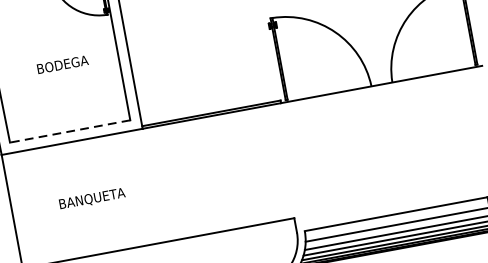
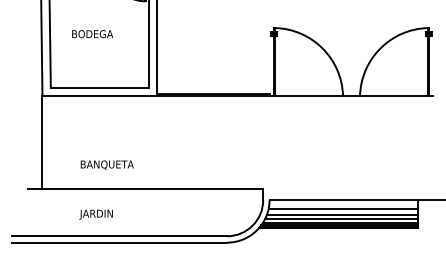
text: (62, 65) -> (92, 34), moved
line: (69, 131) -> (99, 87), dashed -> solid
text: (91, 198) -> (106, 164), moved

